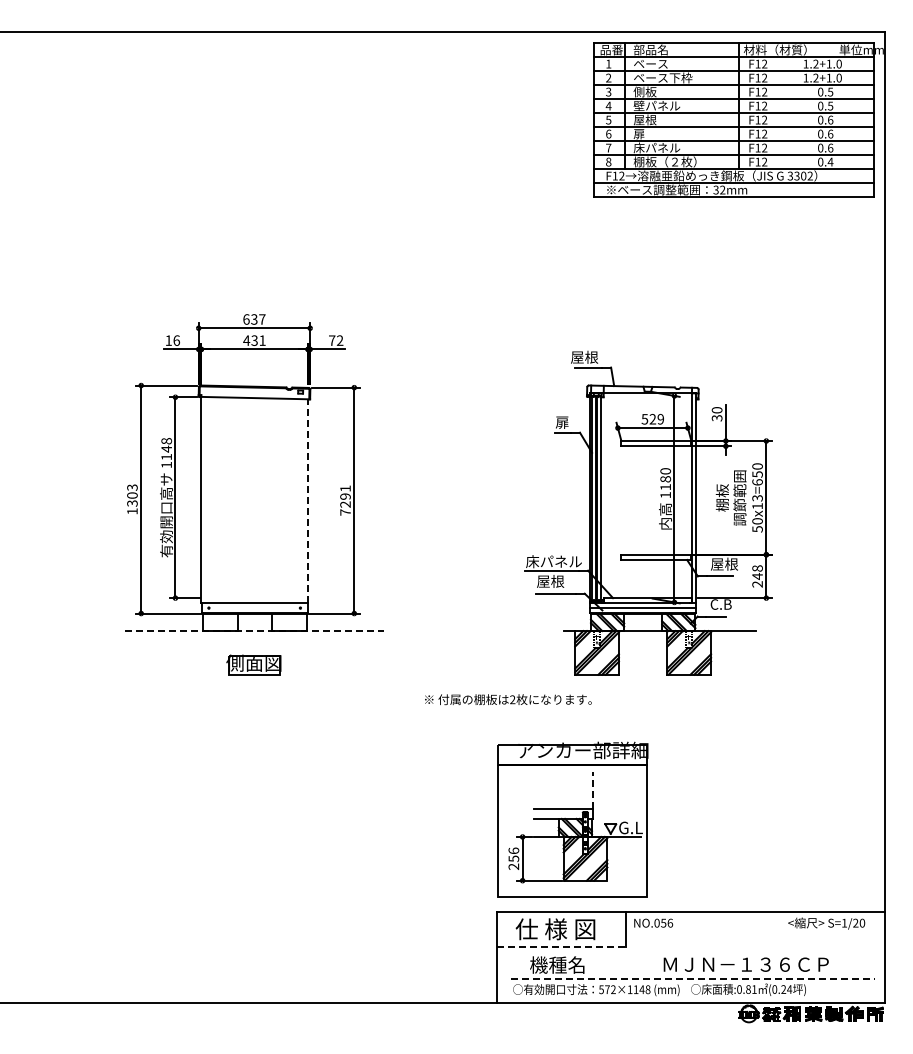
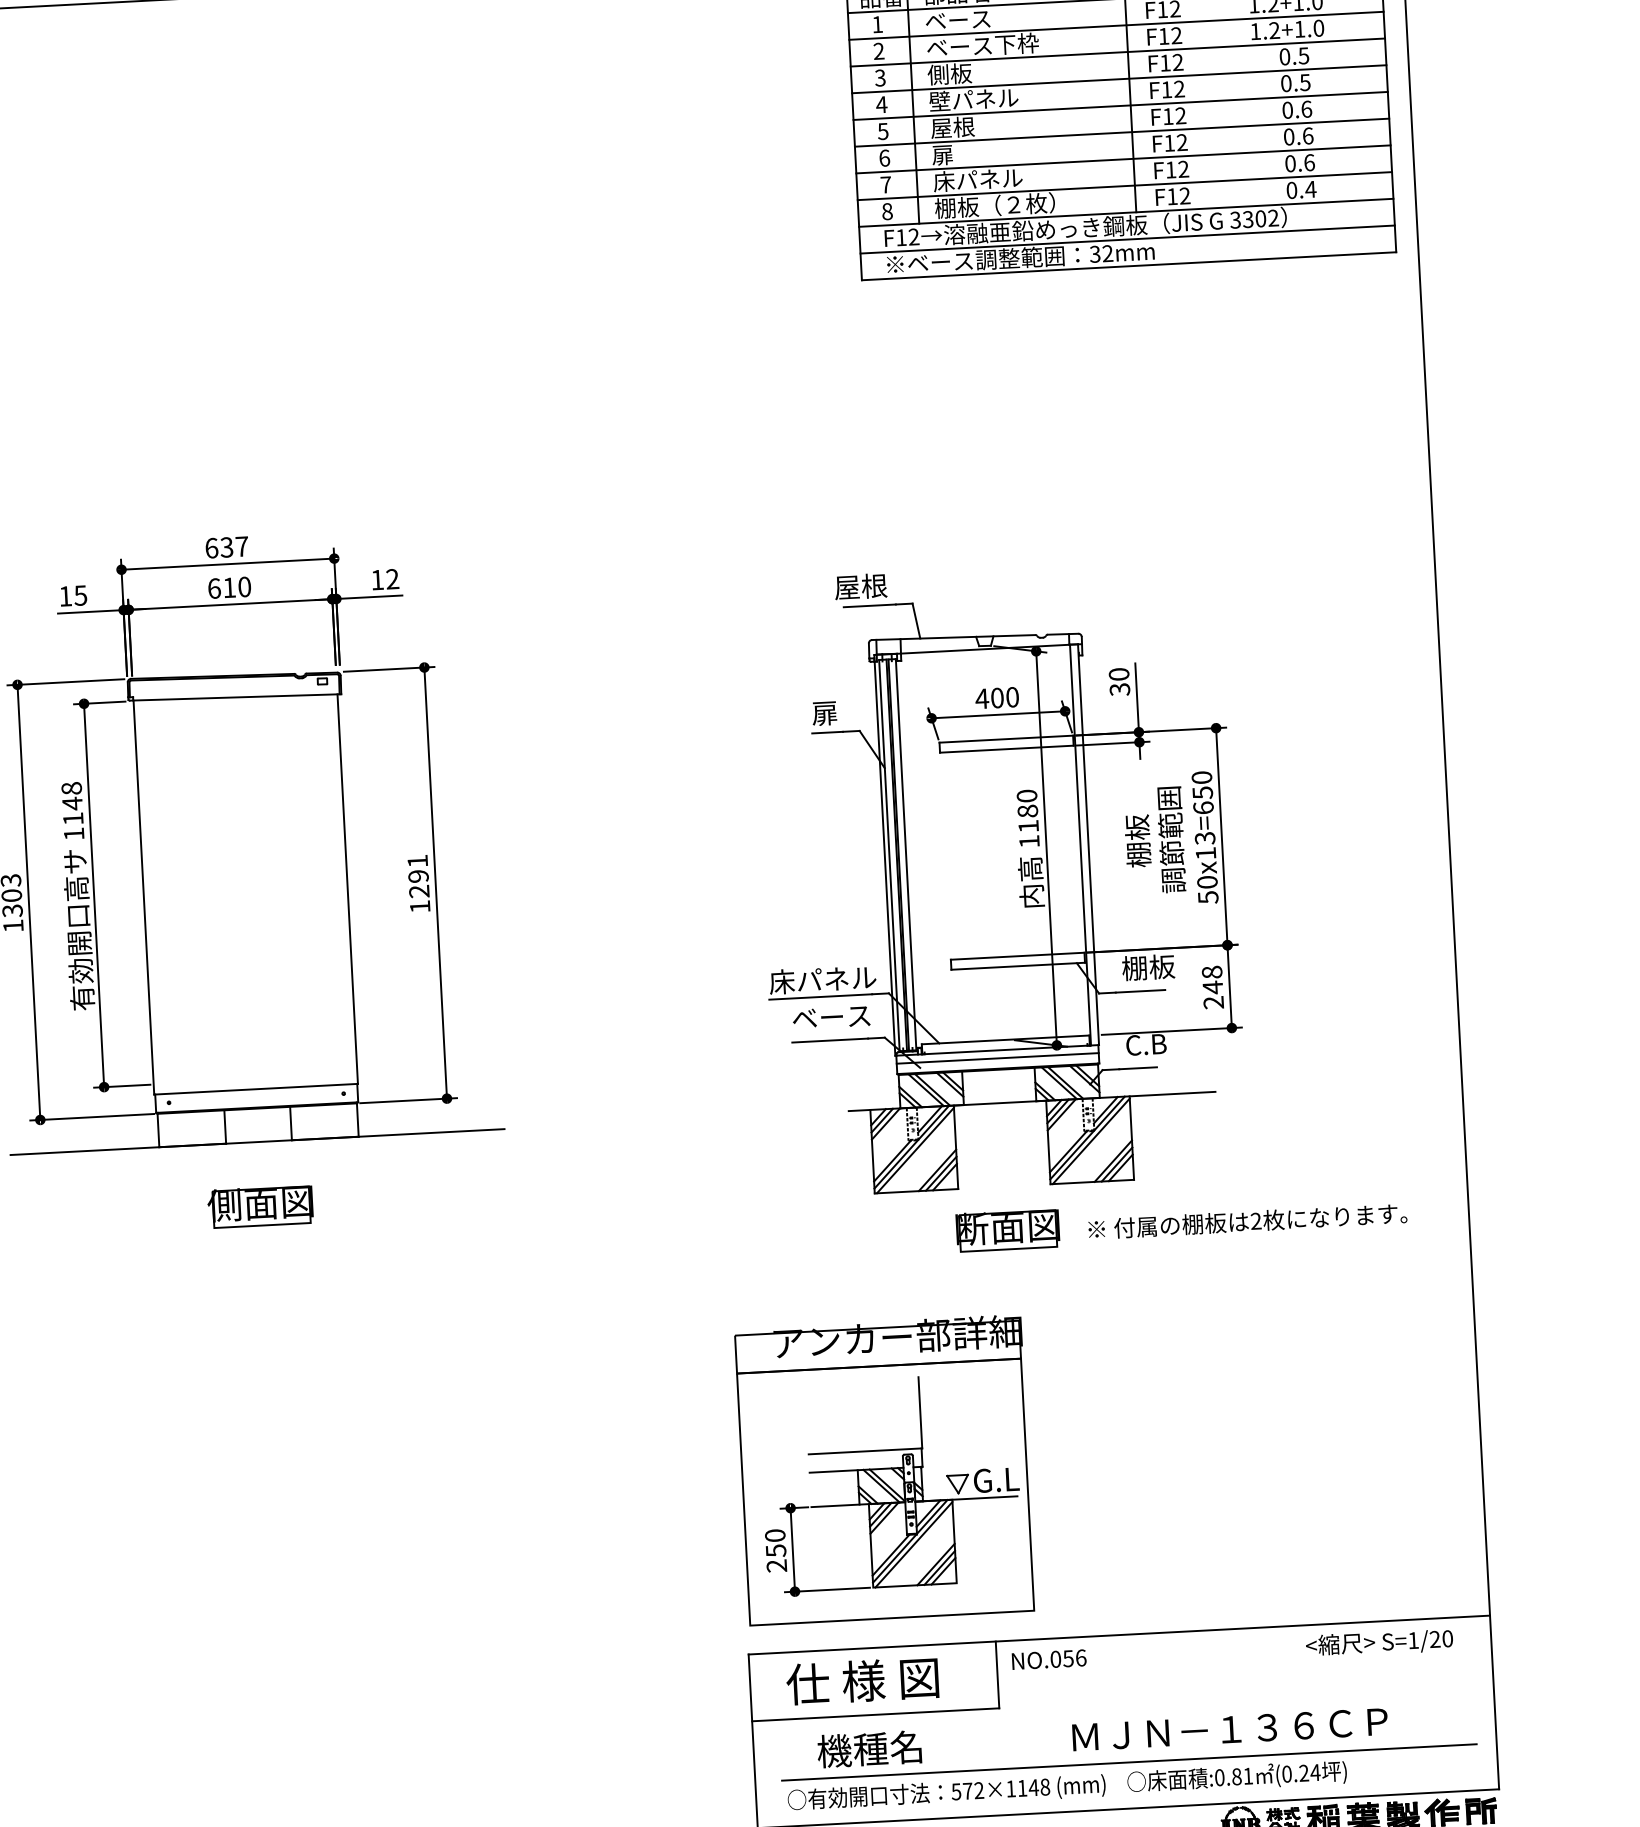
text: (176, 340) -> (80, 595), 16 -> 15
text: (254, 340) -> (229, 587), 431 -> 610
text: (332, 340) -> (378, 579), 72 -> 12
text: (652, 419) -> (996, 698), 529 -> 400
line: (308, 500) -> (348, 887), dashed -> solid
text: (345, 512) -> (420, 906), 7291 -> 1291
text: (723, 563) -> (1146, 966), 屋根 -> 棚板
text: (557, 581) -> (831, 1017), 屋根 -> ベース
line: (254, 631) -> (258, 1142), dashed -> solid
part: (643, 697) -> (1007, 1229), added
text: (508, 699) -> (1247, 1221), moved
line: (593, 790) -> (921, 1412), dashed -> solid
text: (513, 850) -> (774, 1534), 256 -> 250
line: (561, 947) -> (875, 1715), dashed -> solid
line: (692, 979) -> (1129, 1763), dashed -> solid

